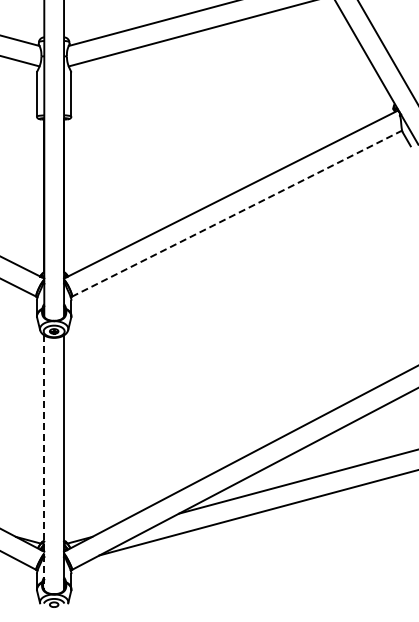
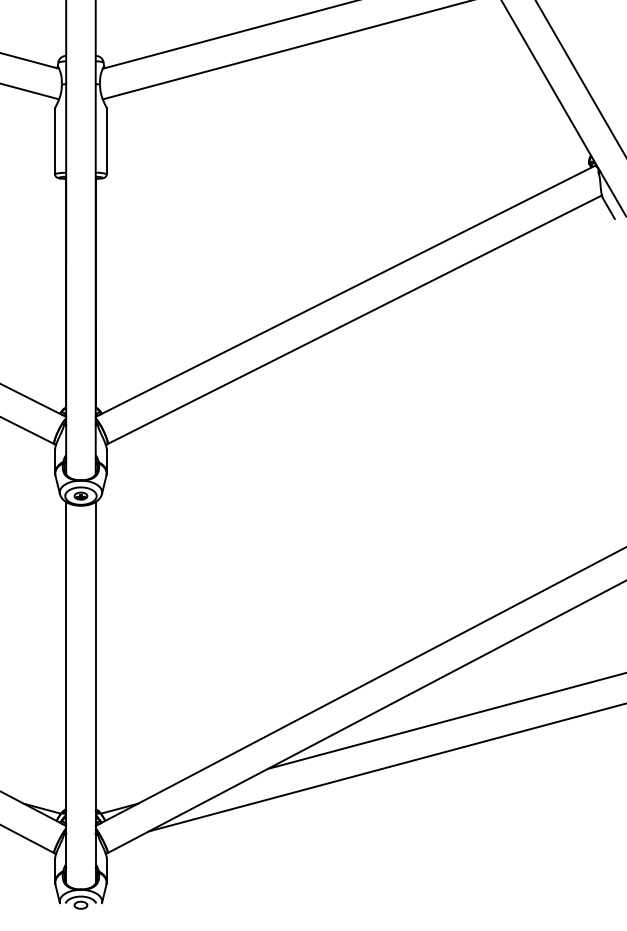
line: (237, 213) -> (355, 319), dashed -> solid
line: (44, 463) -> (66, 693), dashed -> solid

